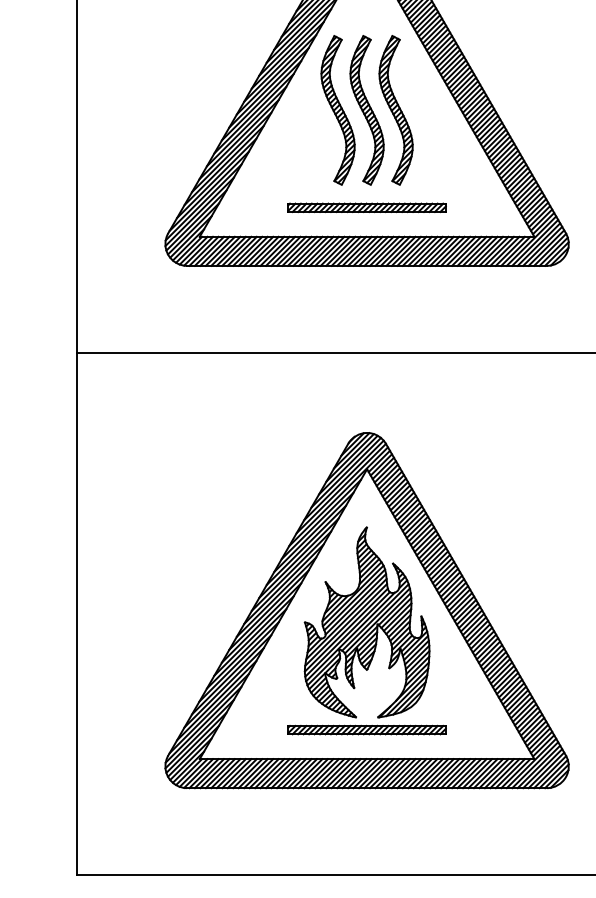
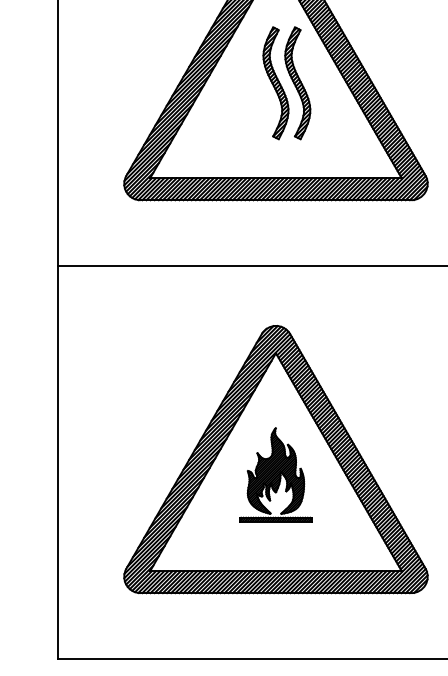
part: (337, 110) -> (253, 83), removed
part: (366, 207) -> (275, 156), removed
part: (366, 630) -> (275, 474), size x0.6

